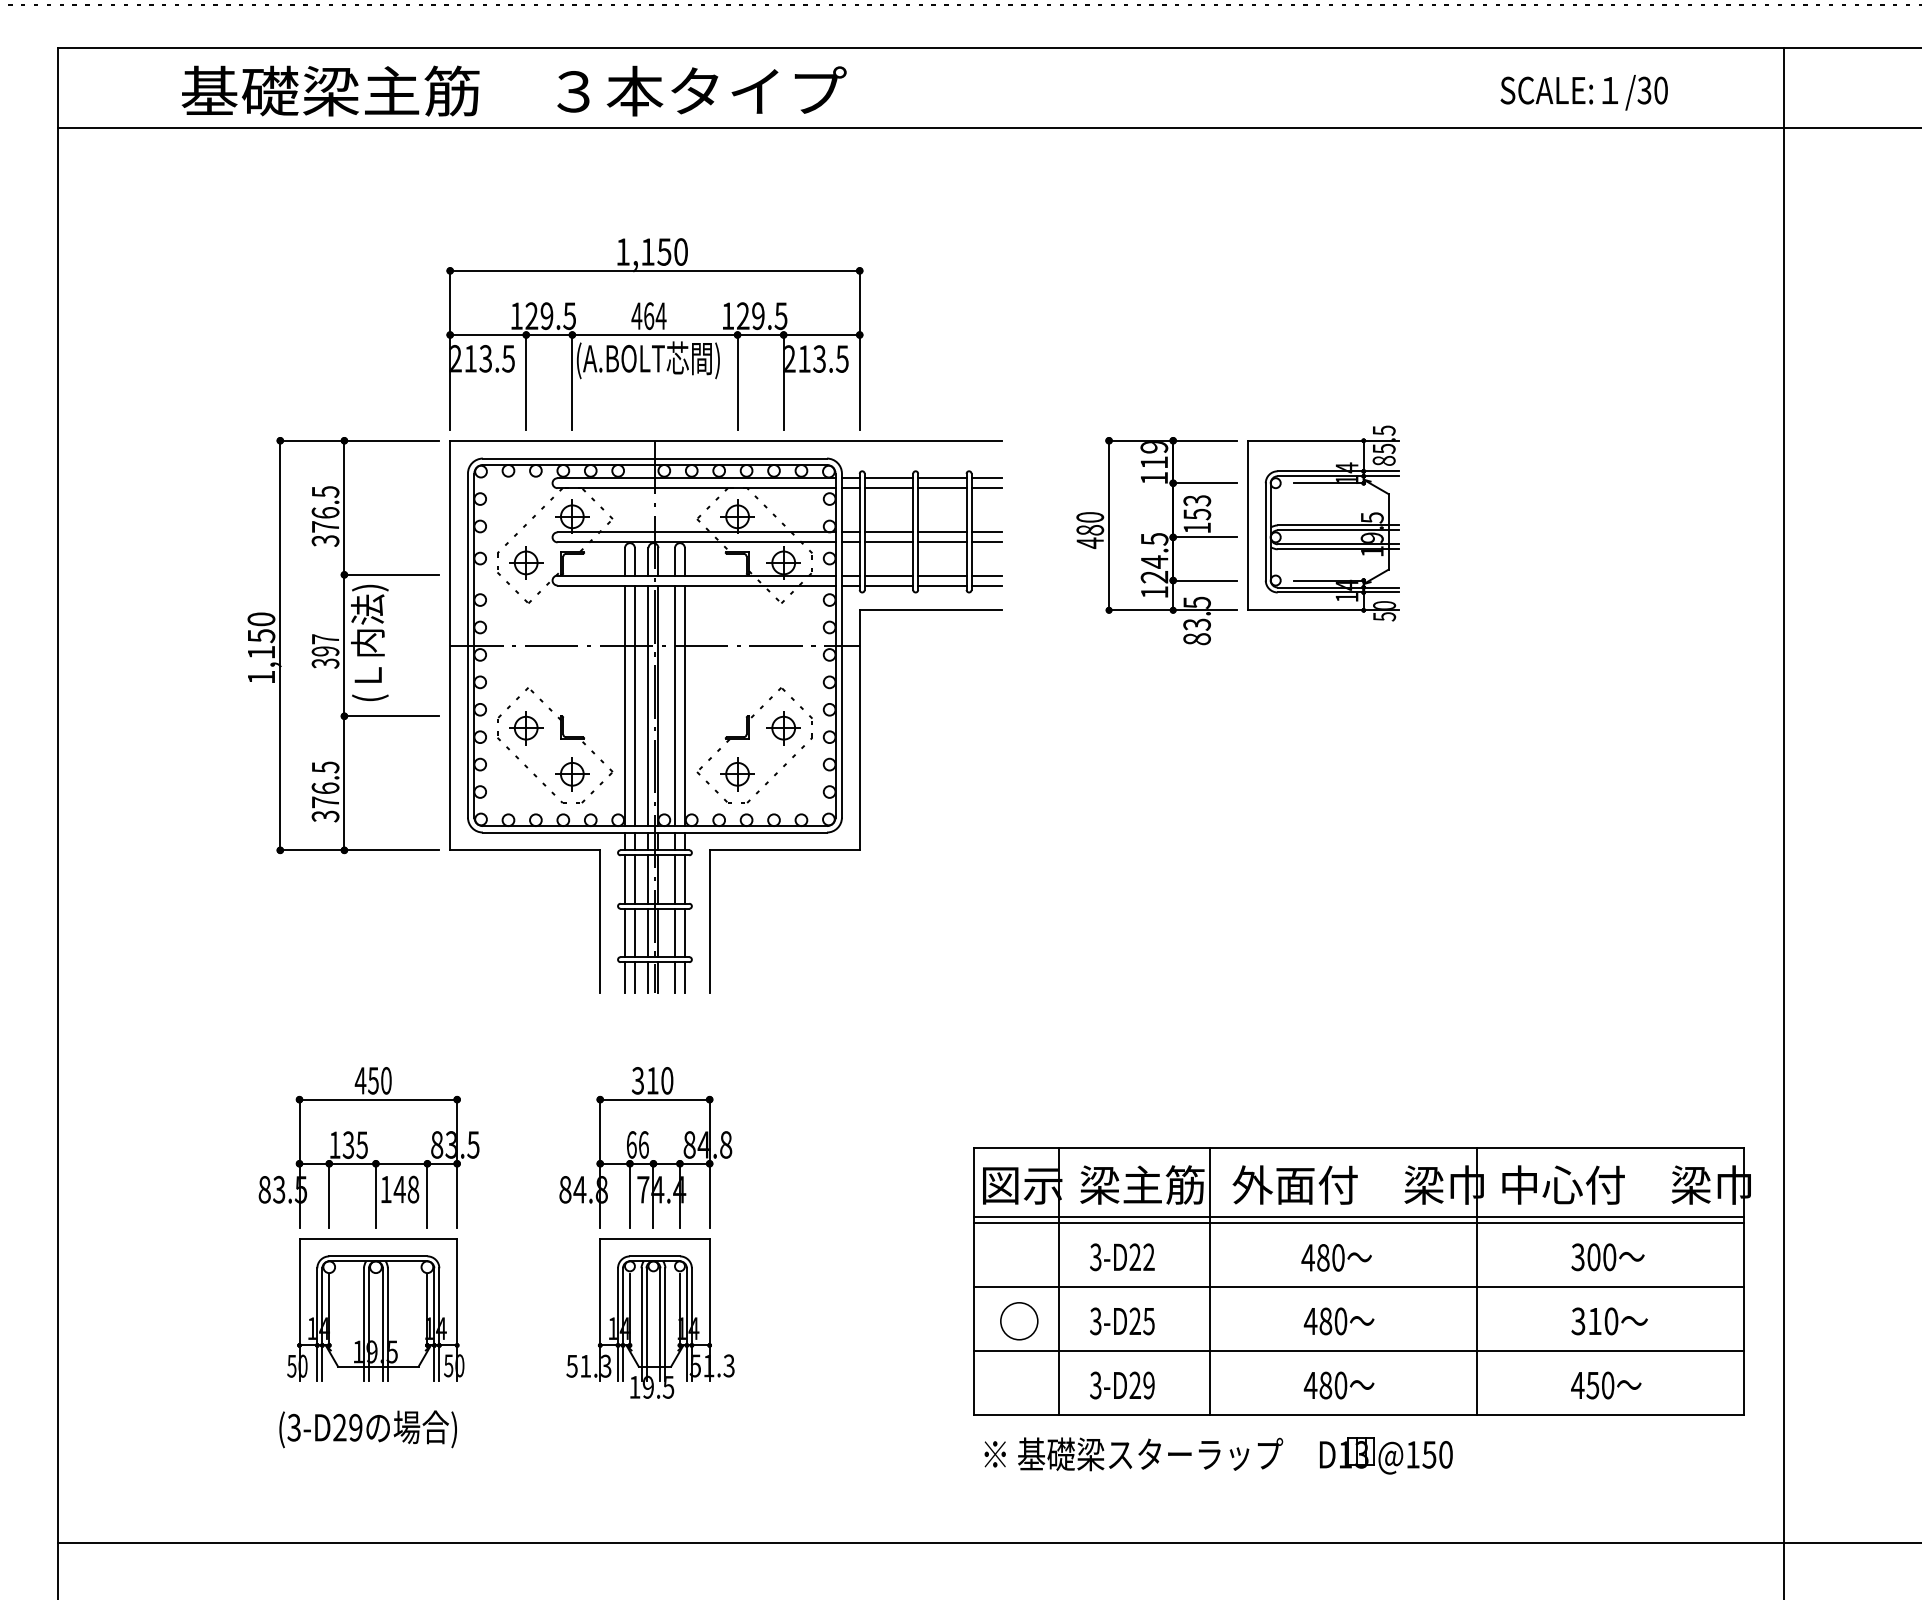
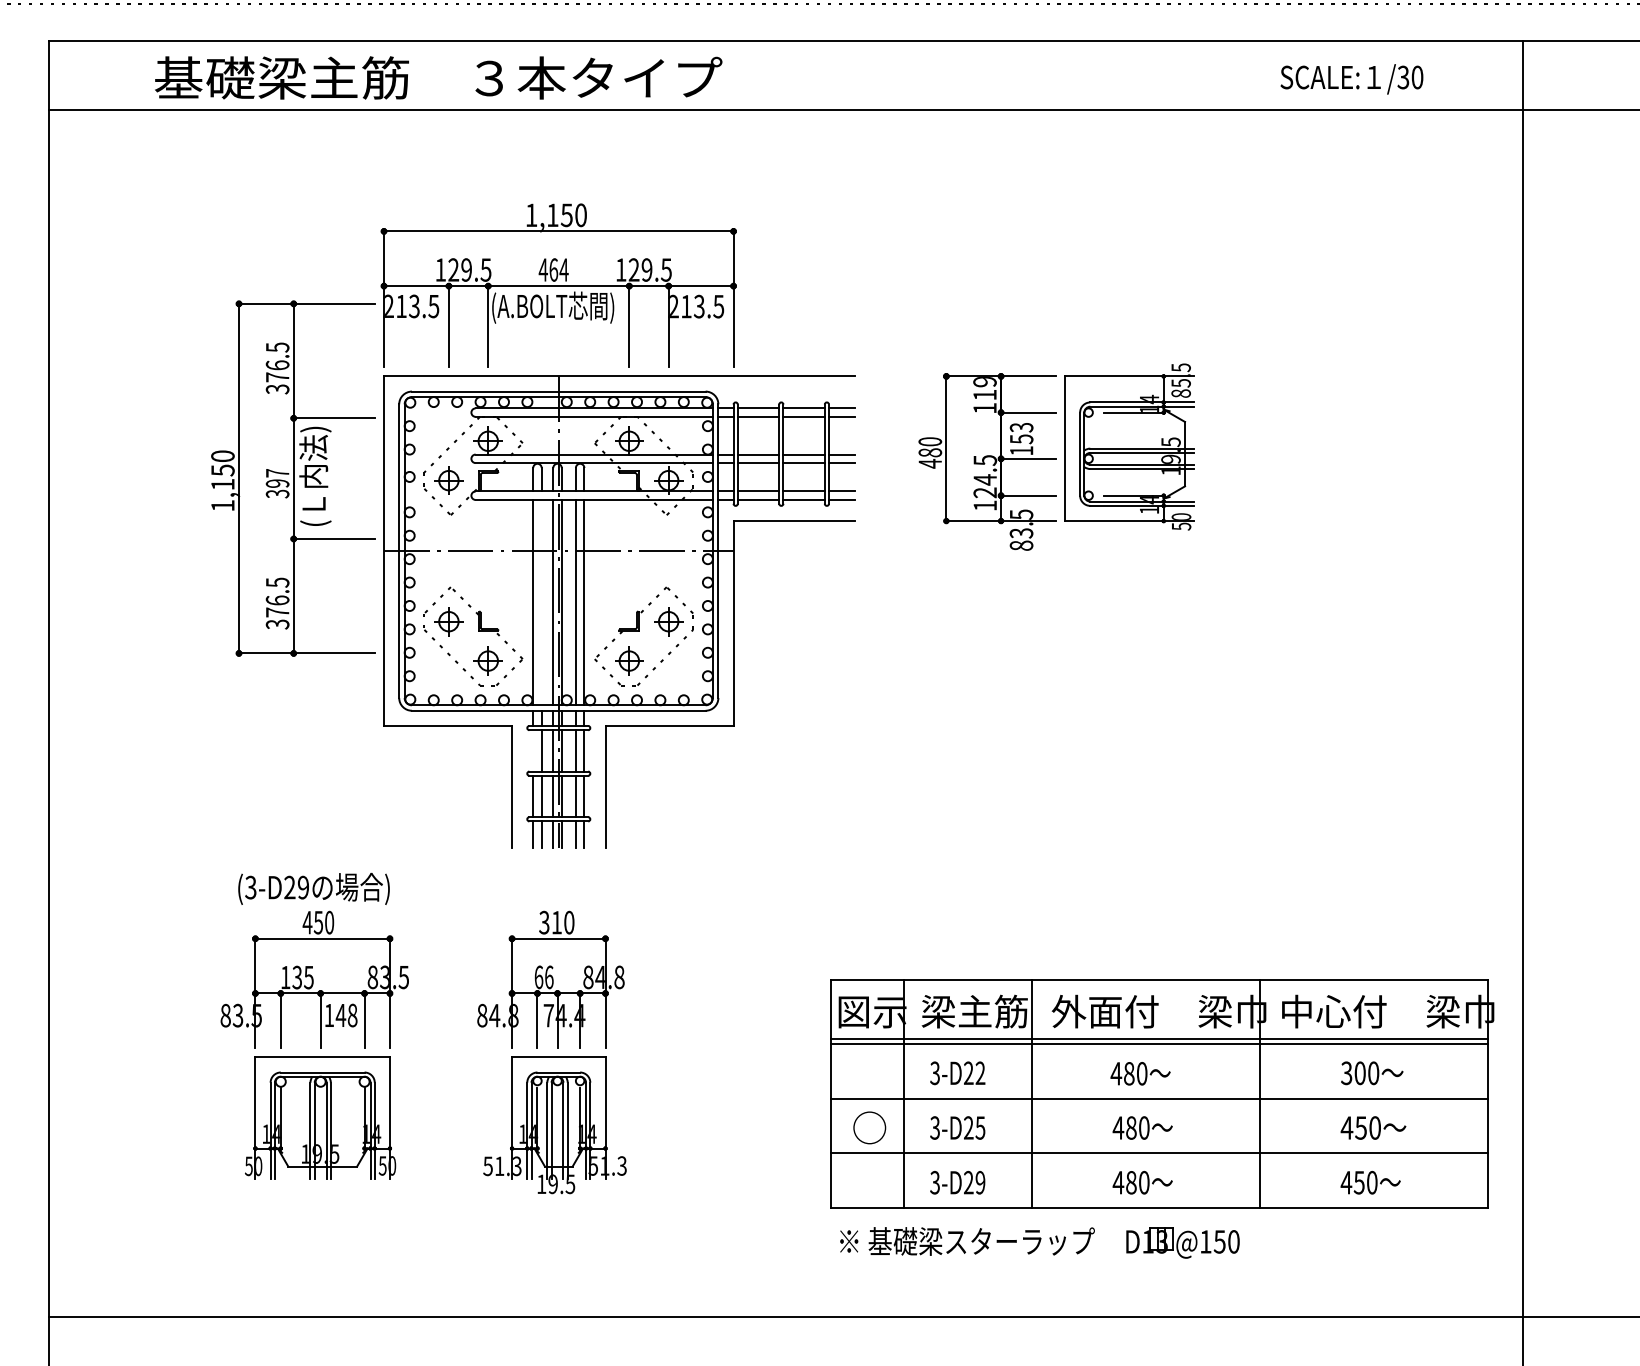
part: (343, 645) -> (292, 478), moved
line: (634, 705) -> (541, 602), removed
line: (624, 879) -> (532, 750), removed
text: (1586, 1321) -> (1353, 1128), 310 -> 450
text: (367, 1429) -> (313, 889), moved

